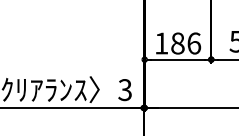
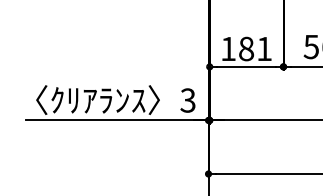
text: (194, 43) -> (264, 48), 186 -> 181

